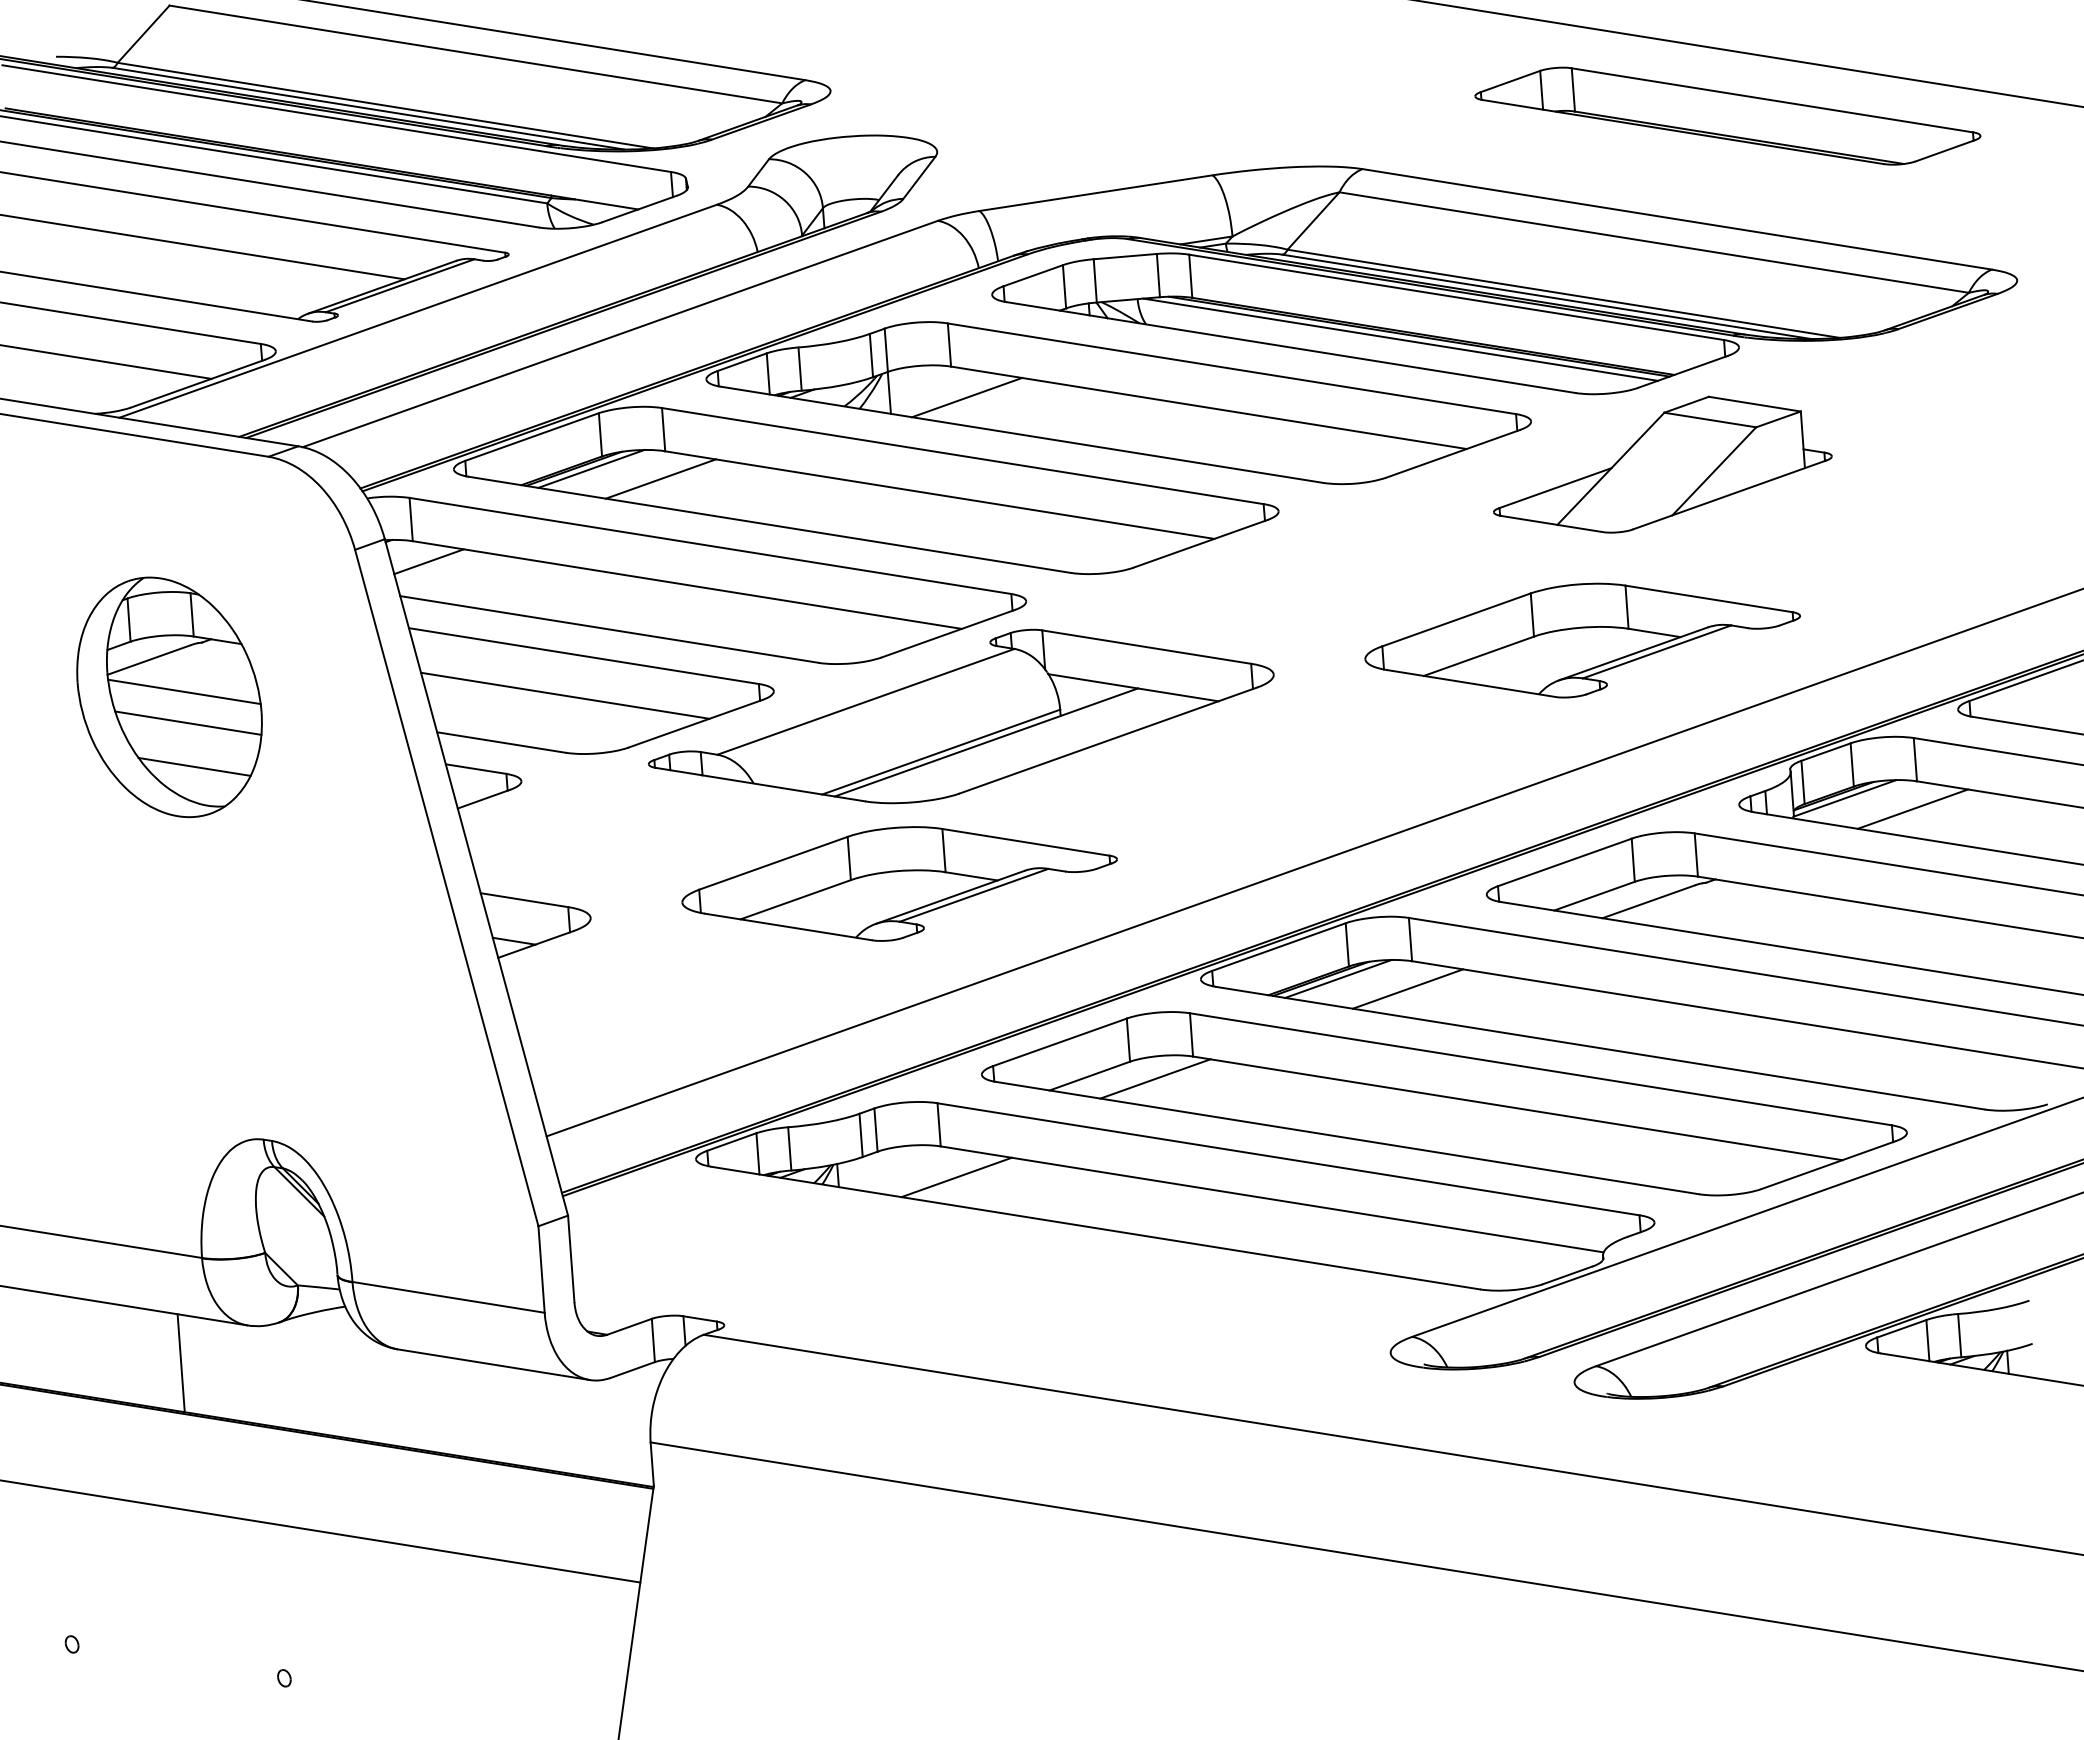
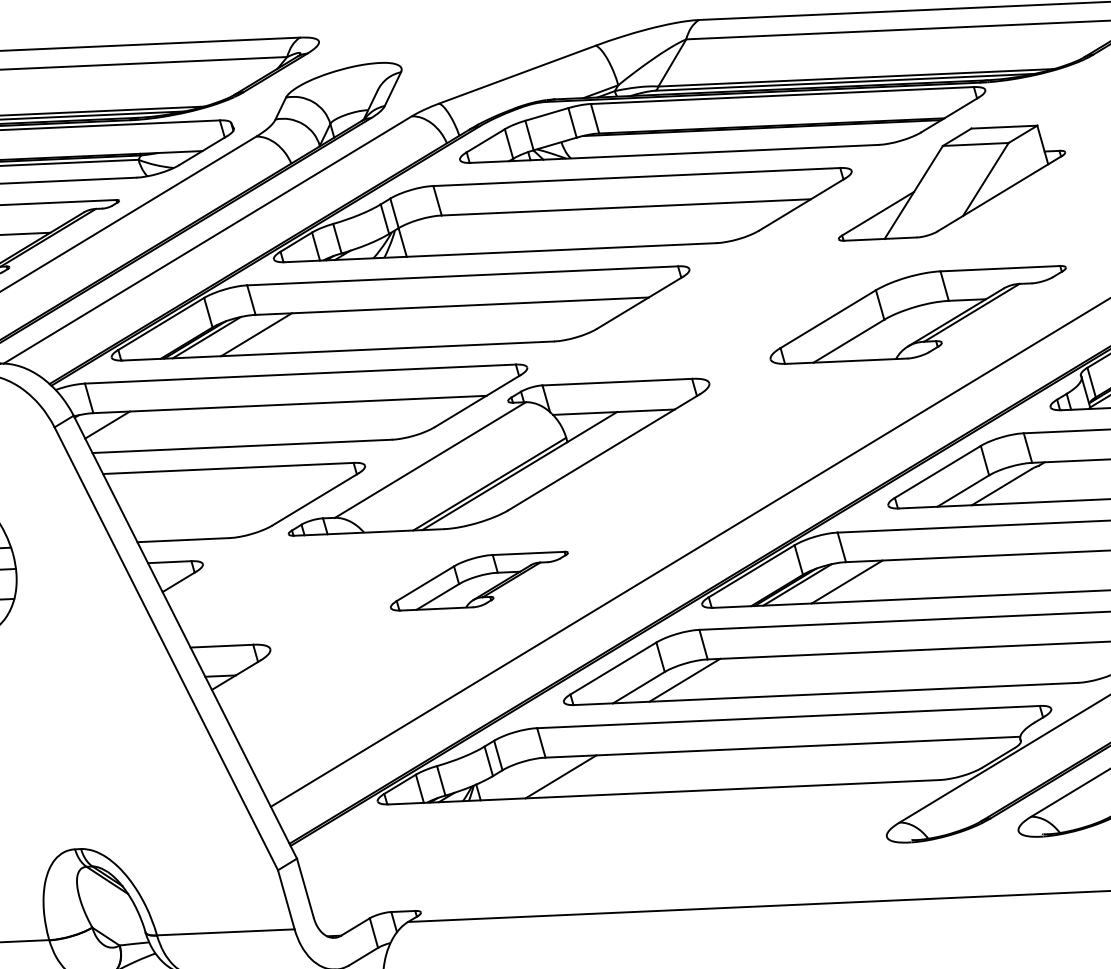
line: (1400, 339) -> (749, 132), removed
line: (966, 397) -> (456, 234), removed
line: (564, 695) -> (220, 498), removed
part: (899, 883) -> (479, 581), size x0.6

